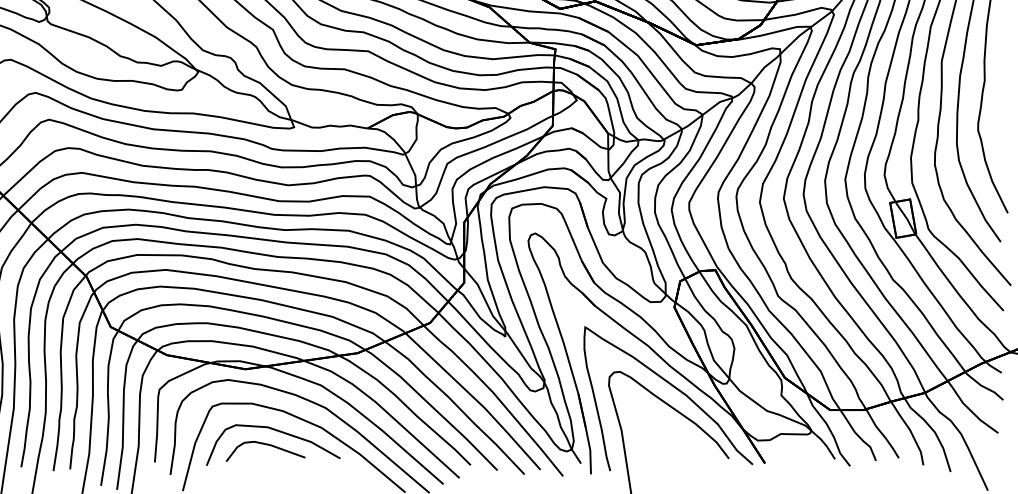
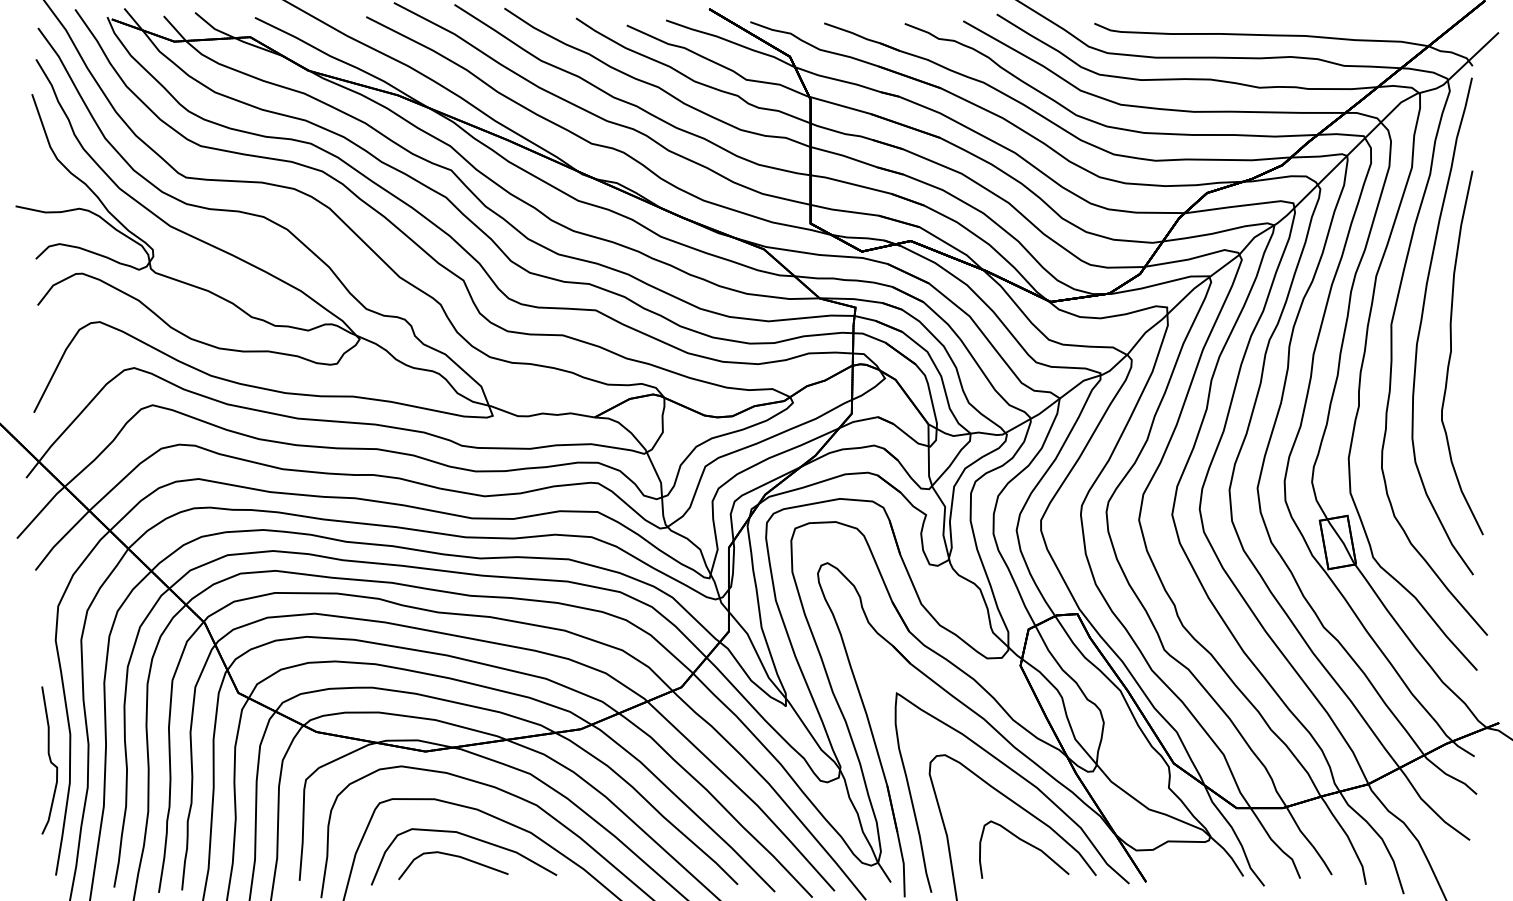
curve: (679, 436) -> (1027, 844), added

